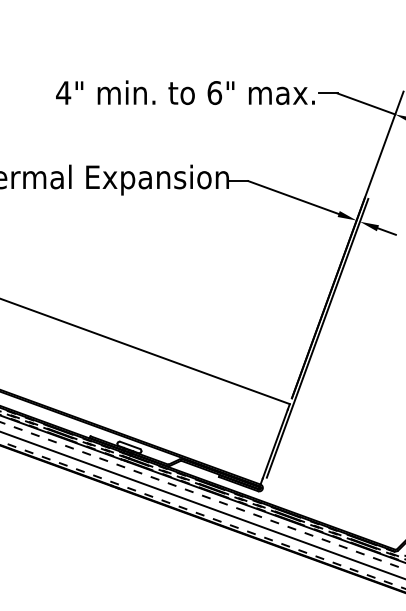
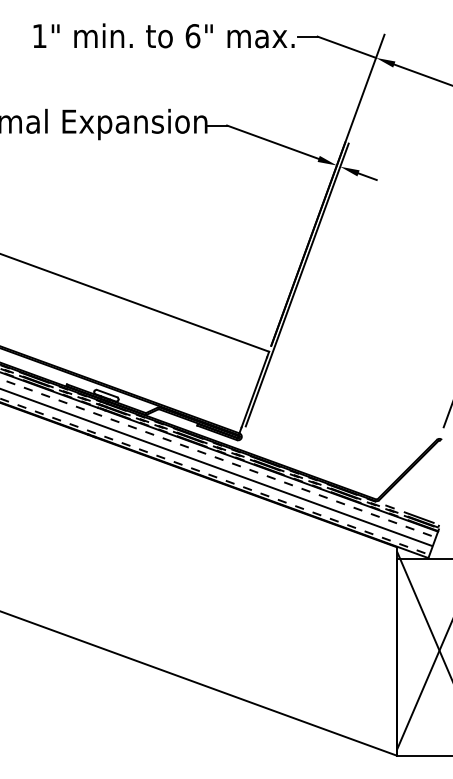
text: (63, 92) -> (39, 35), 4" -> 1"

